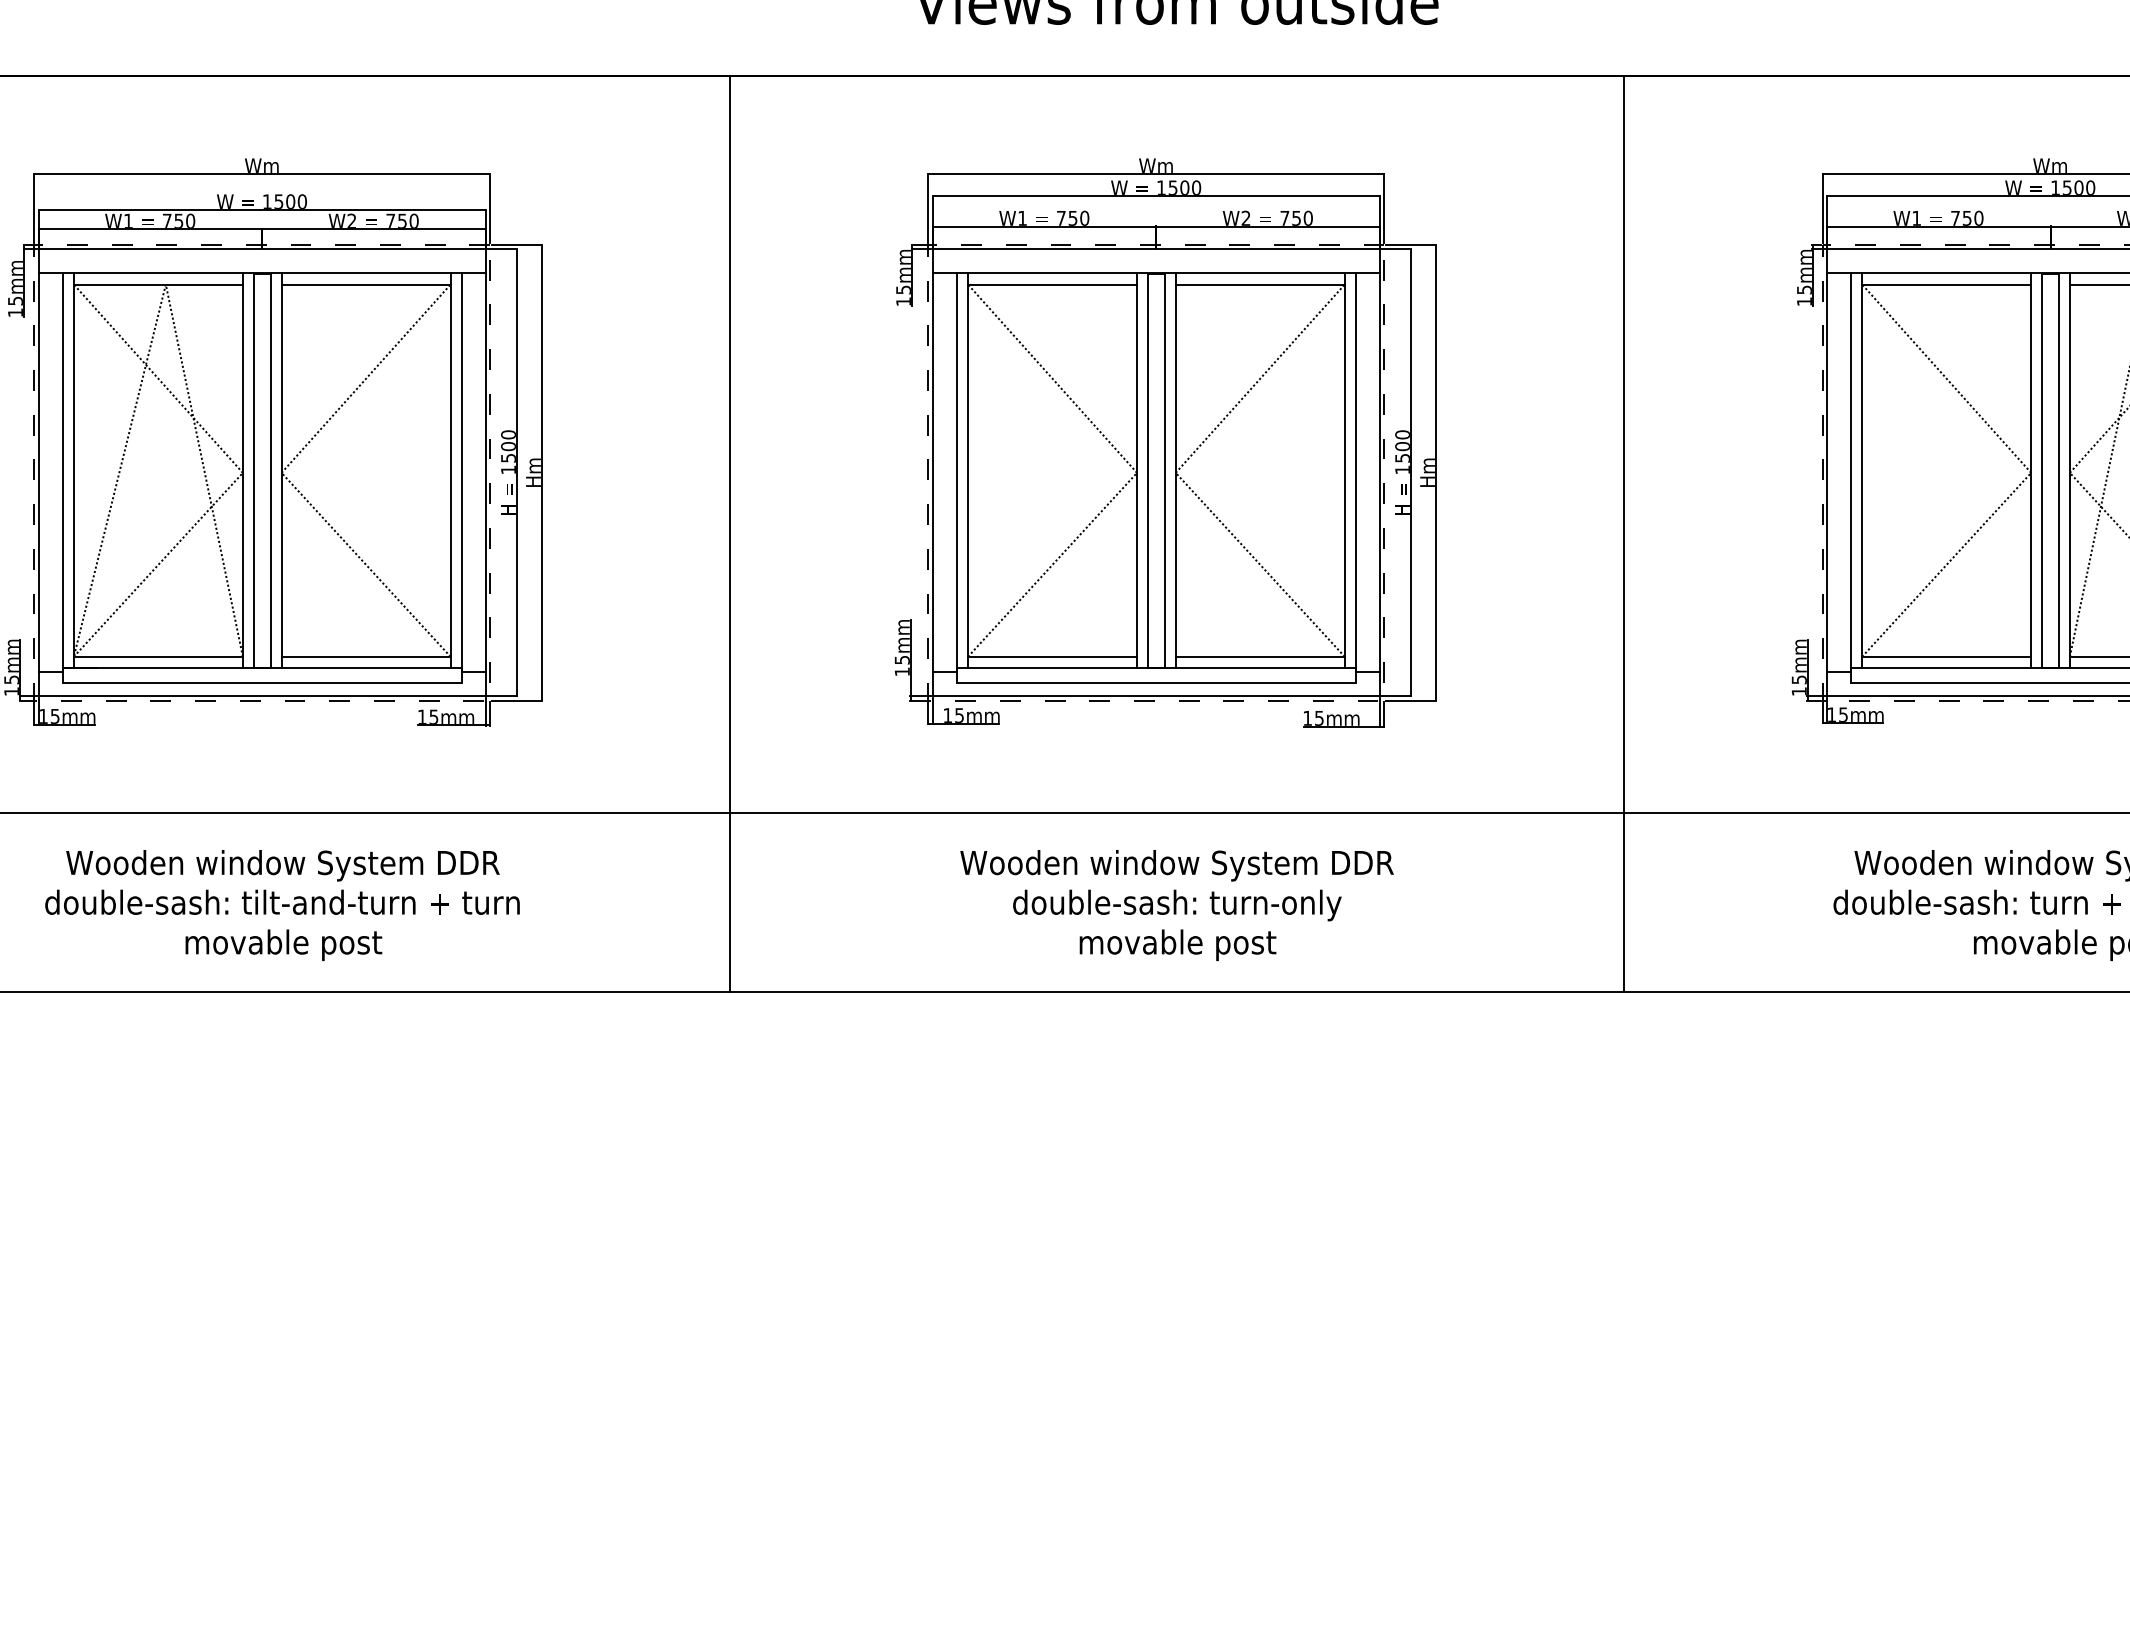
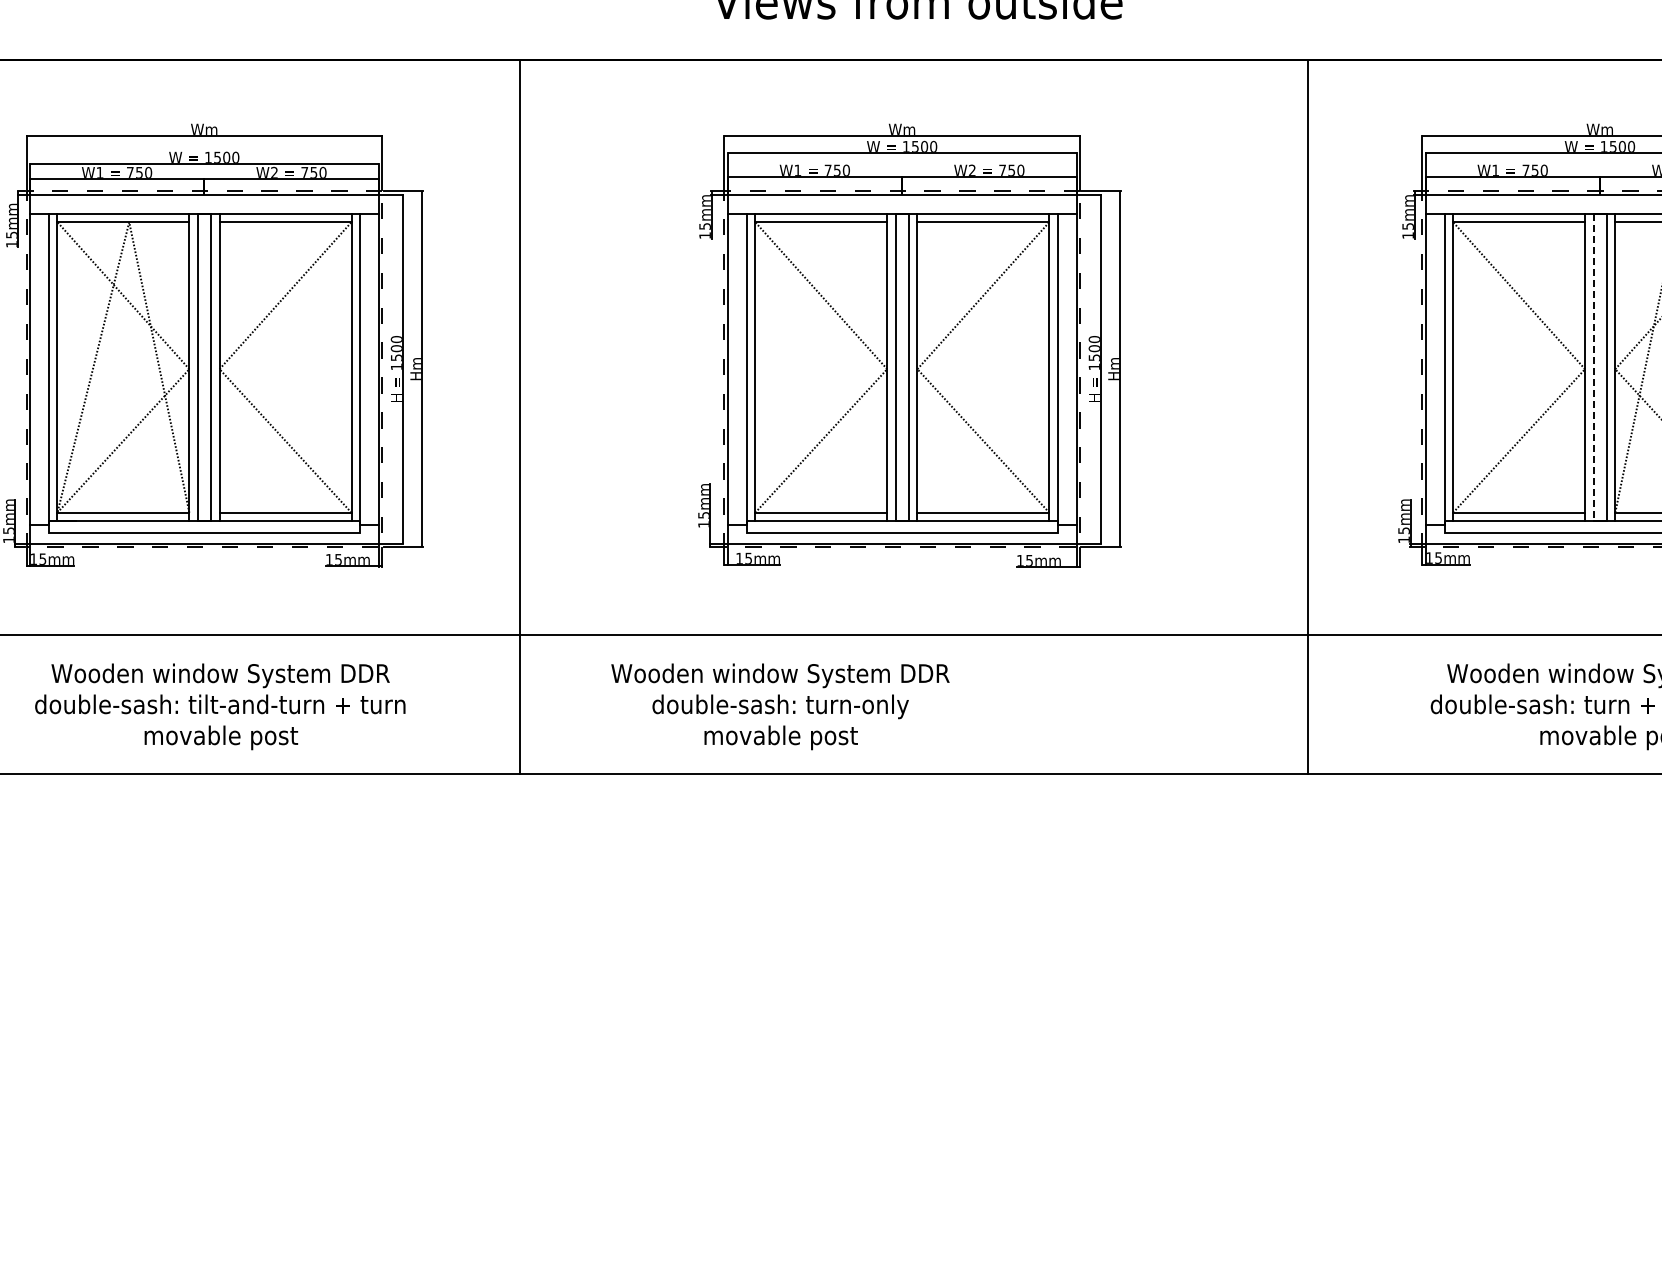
line: (2041, 470) -> (1593, 367), solid -> dashed
line: (729, 533) -> (519, 416), moved
line: (1624, 533) -> (1308, 416), moved
text: (1177, 905) -> (780, 706), moved

